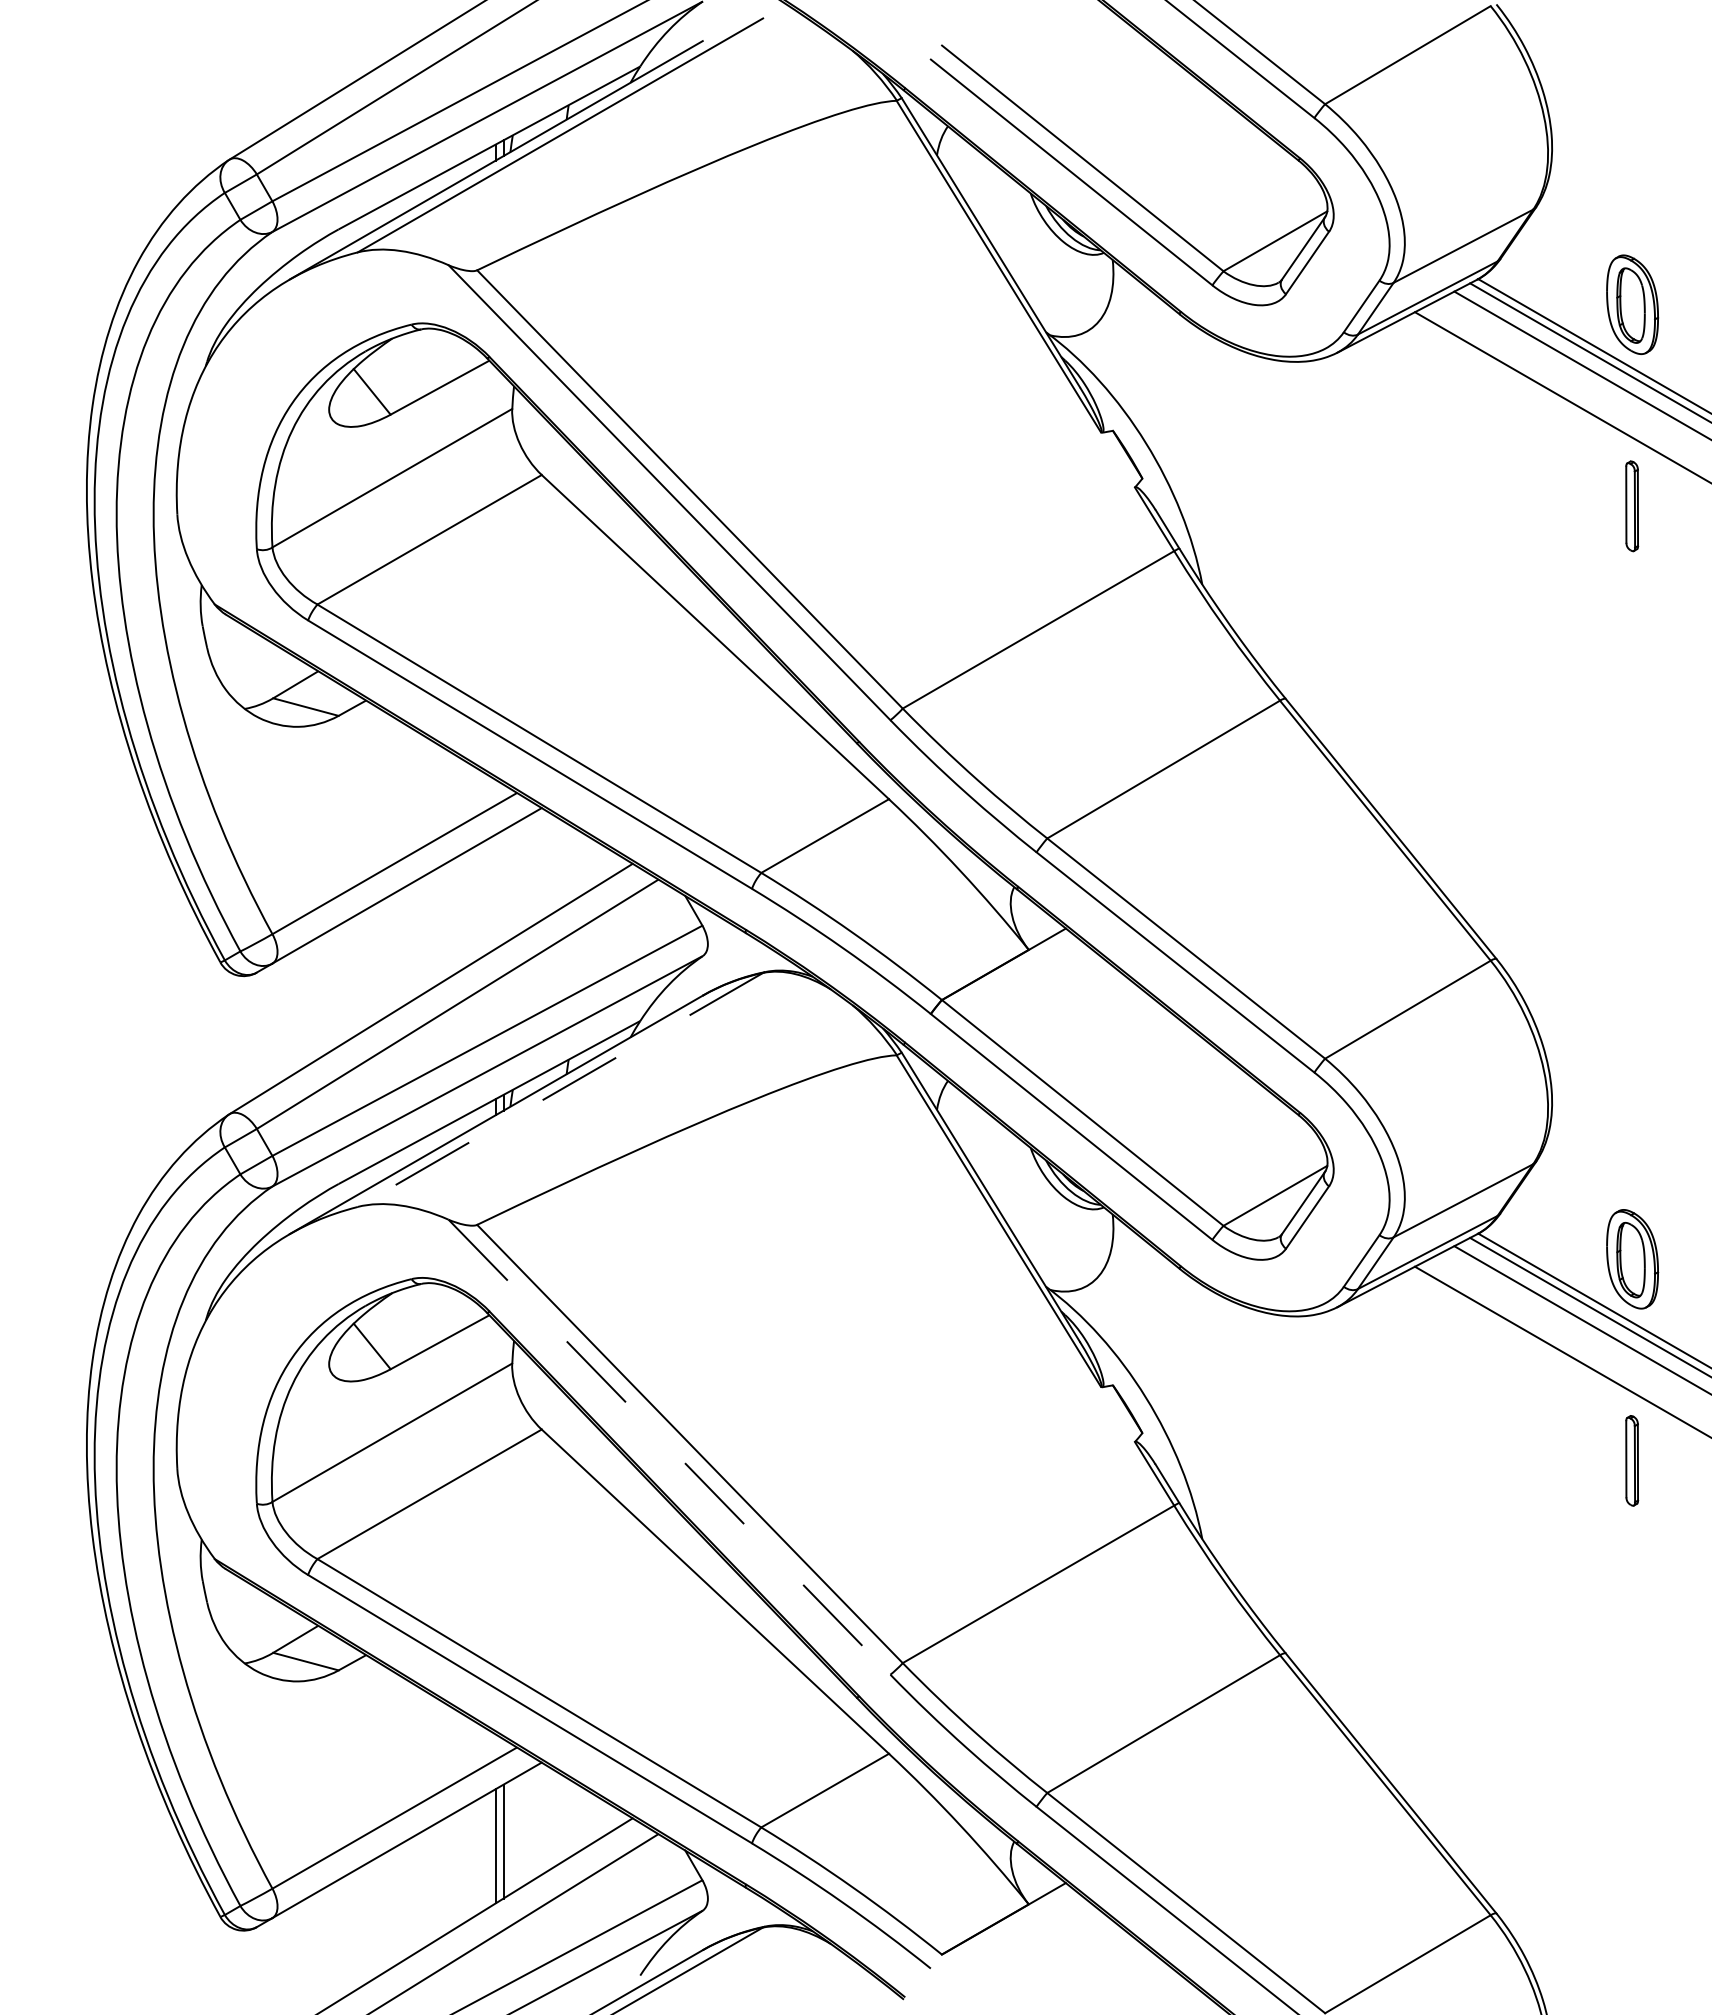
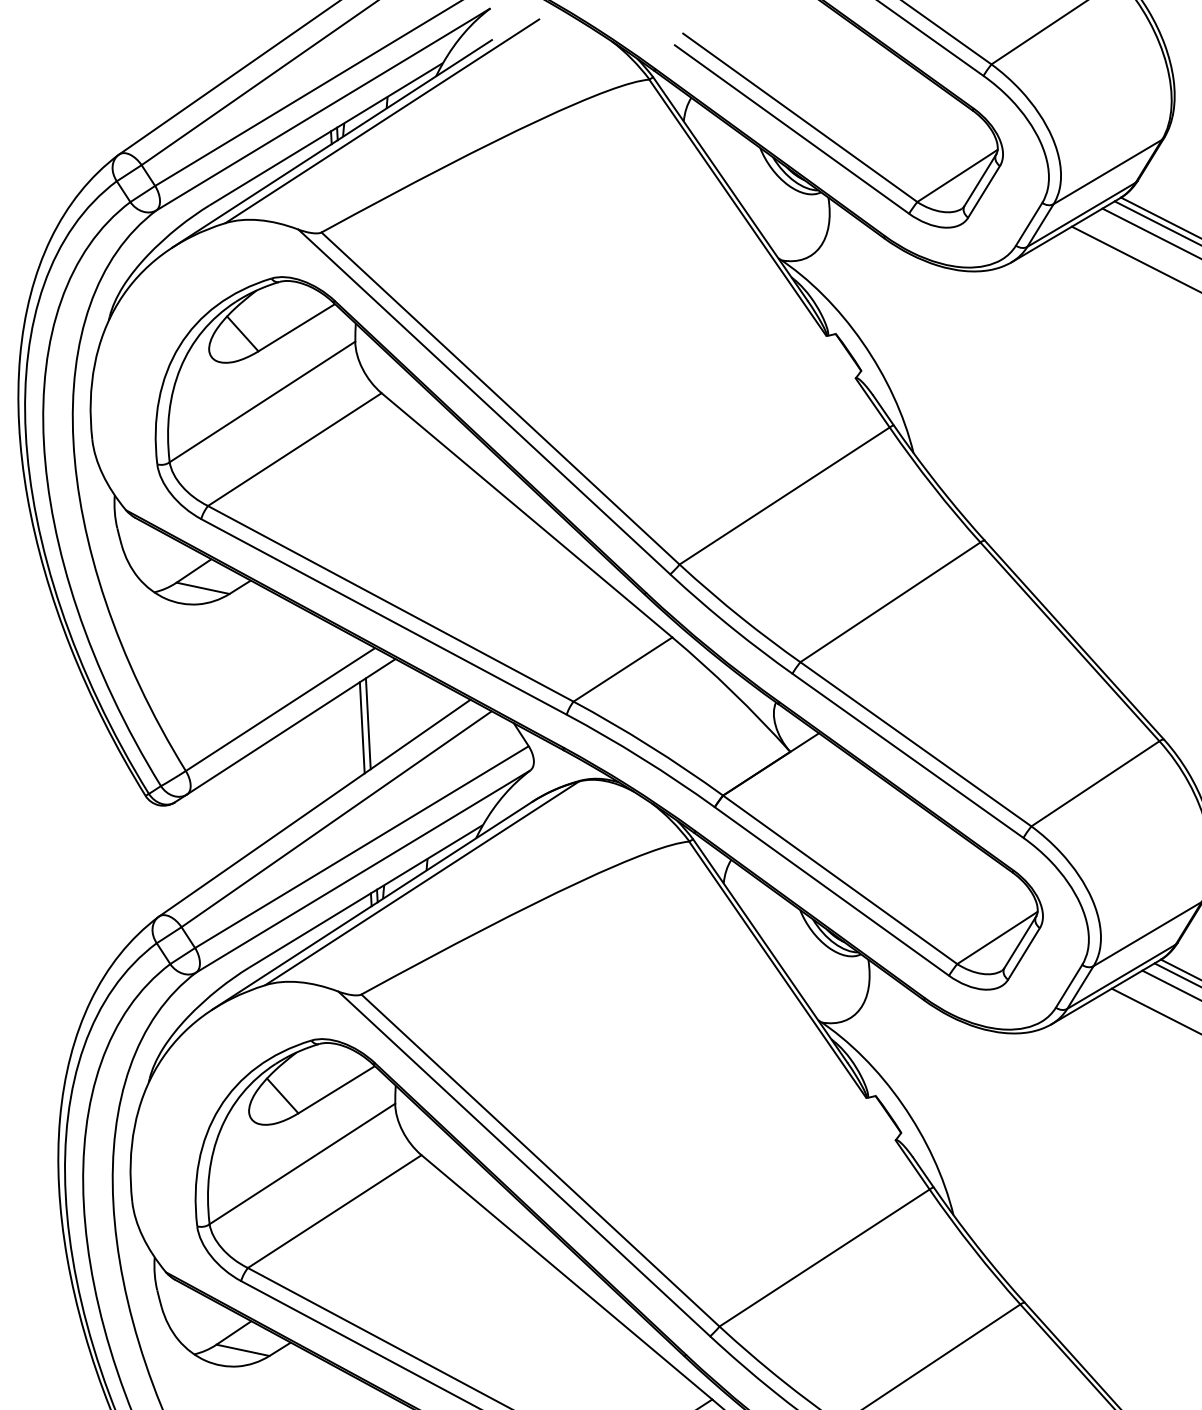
line: (503, 887) -> (368, 724), added
line: (495, 891) -> (362, 727), added
line: (559, 1090) -> (421, 883), dashed -> solid
line: (669, 1447) -> (524, 1164), dashed -> solid

